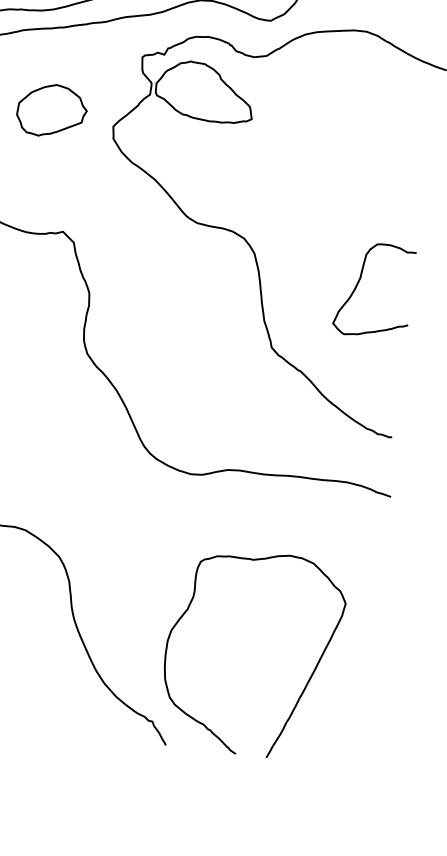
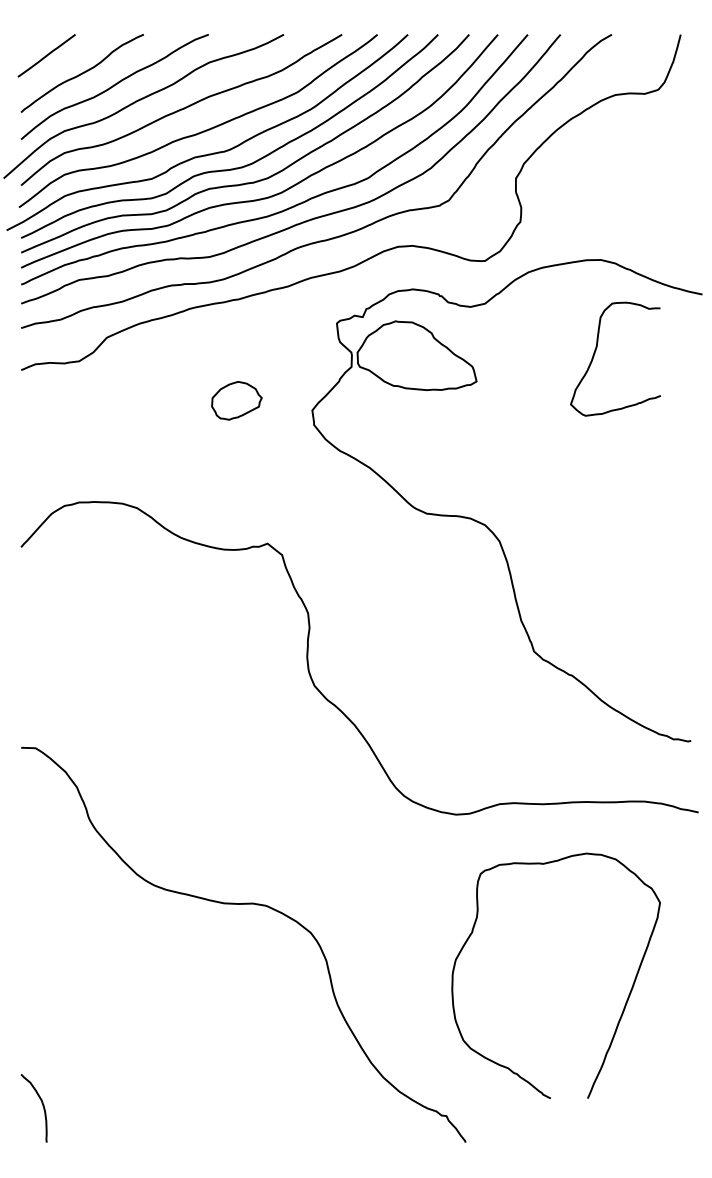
part: (51, 110) -> (236, 400), size x0.6
curve: (359, 281) -> (596, 350), moved
curve: (308, 680) -> (626, 999), moved

